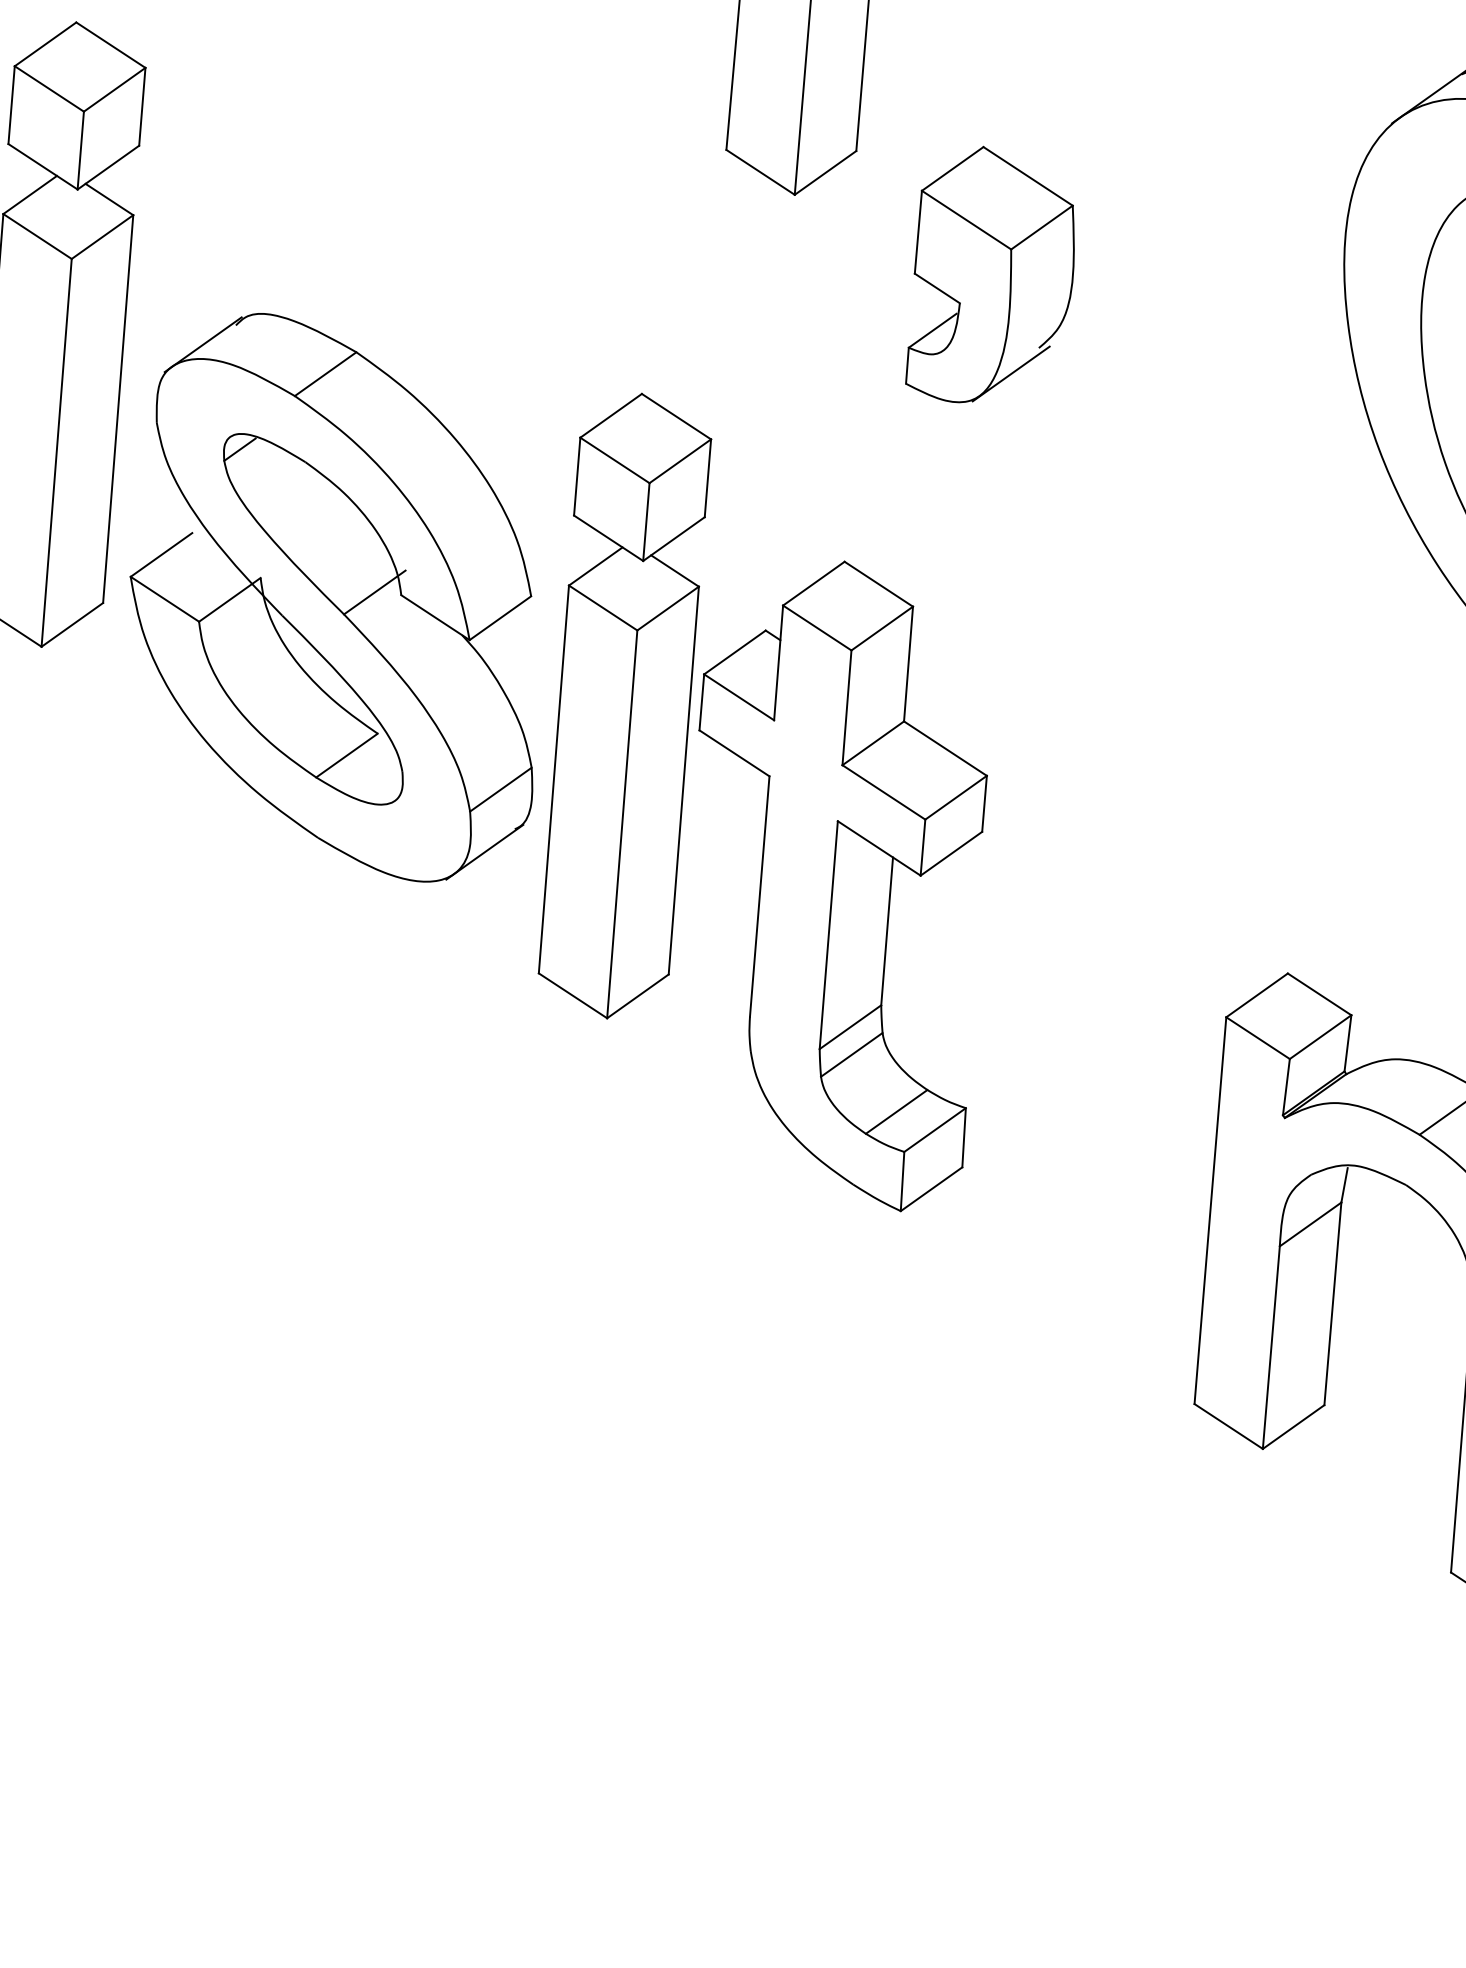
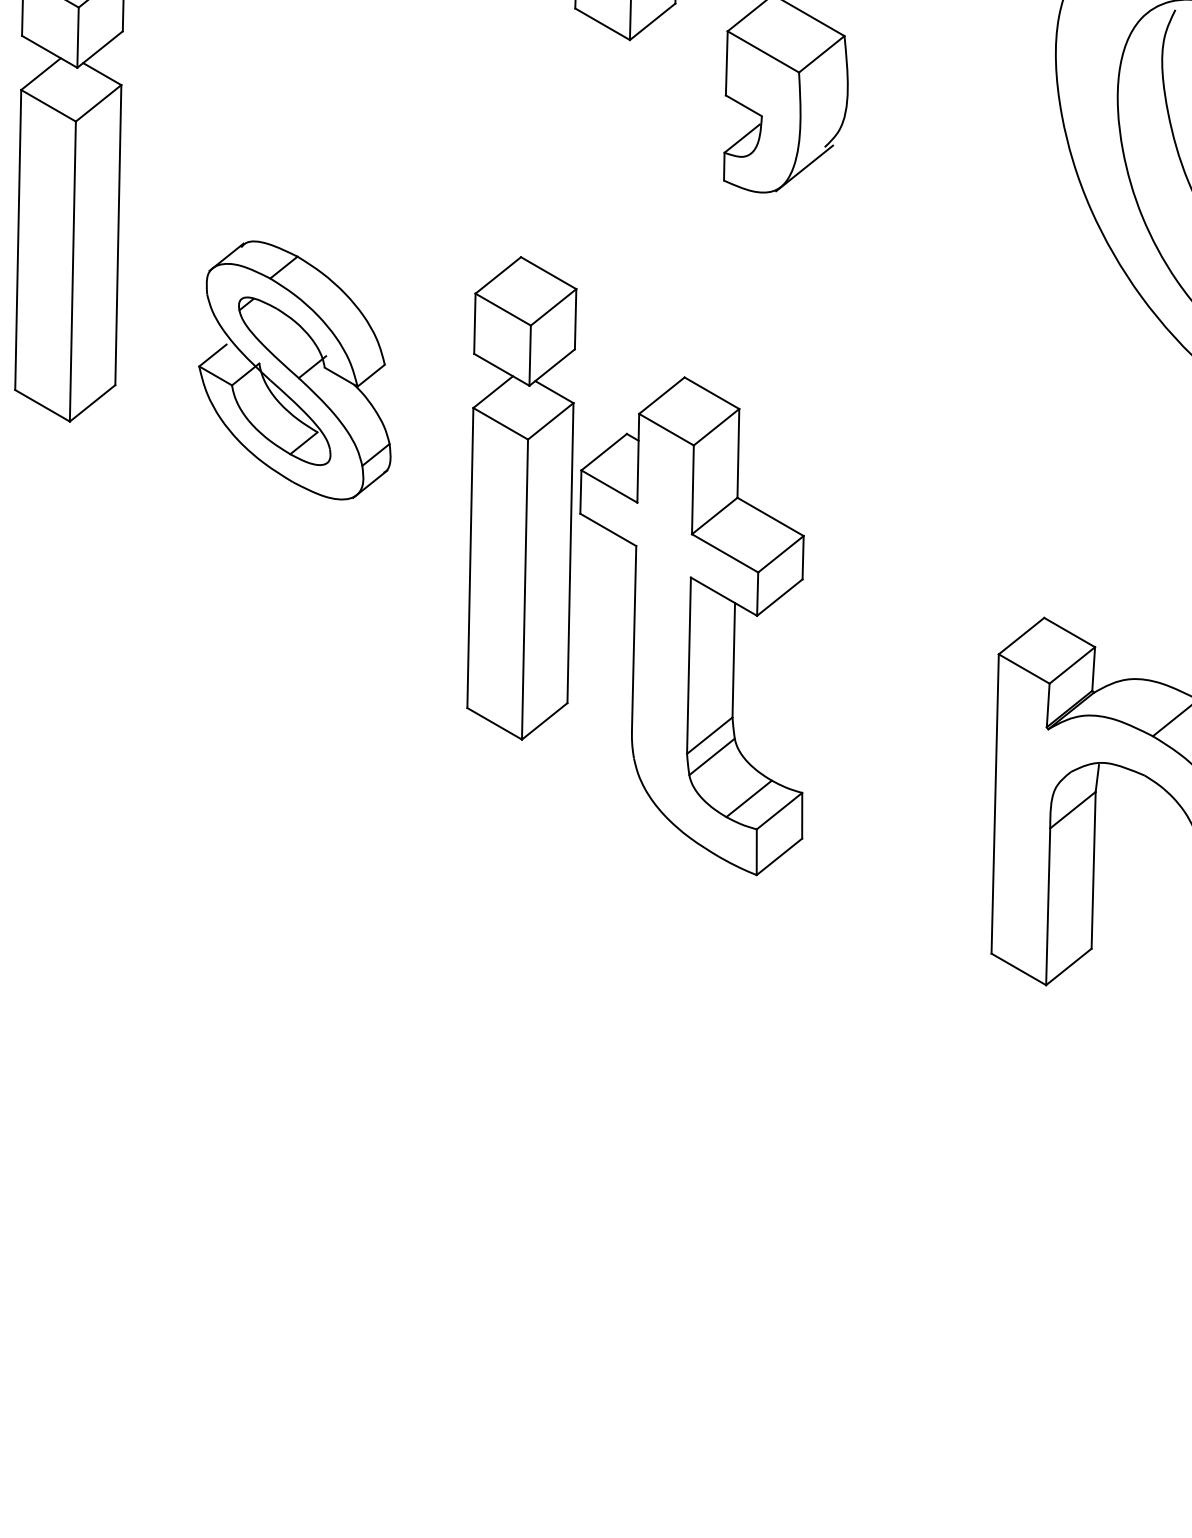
part: (336, 597) -> (294, 370), size x0.6
part: (766, 802) -> (635, 566), moved

